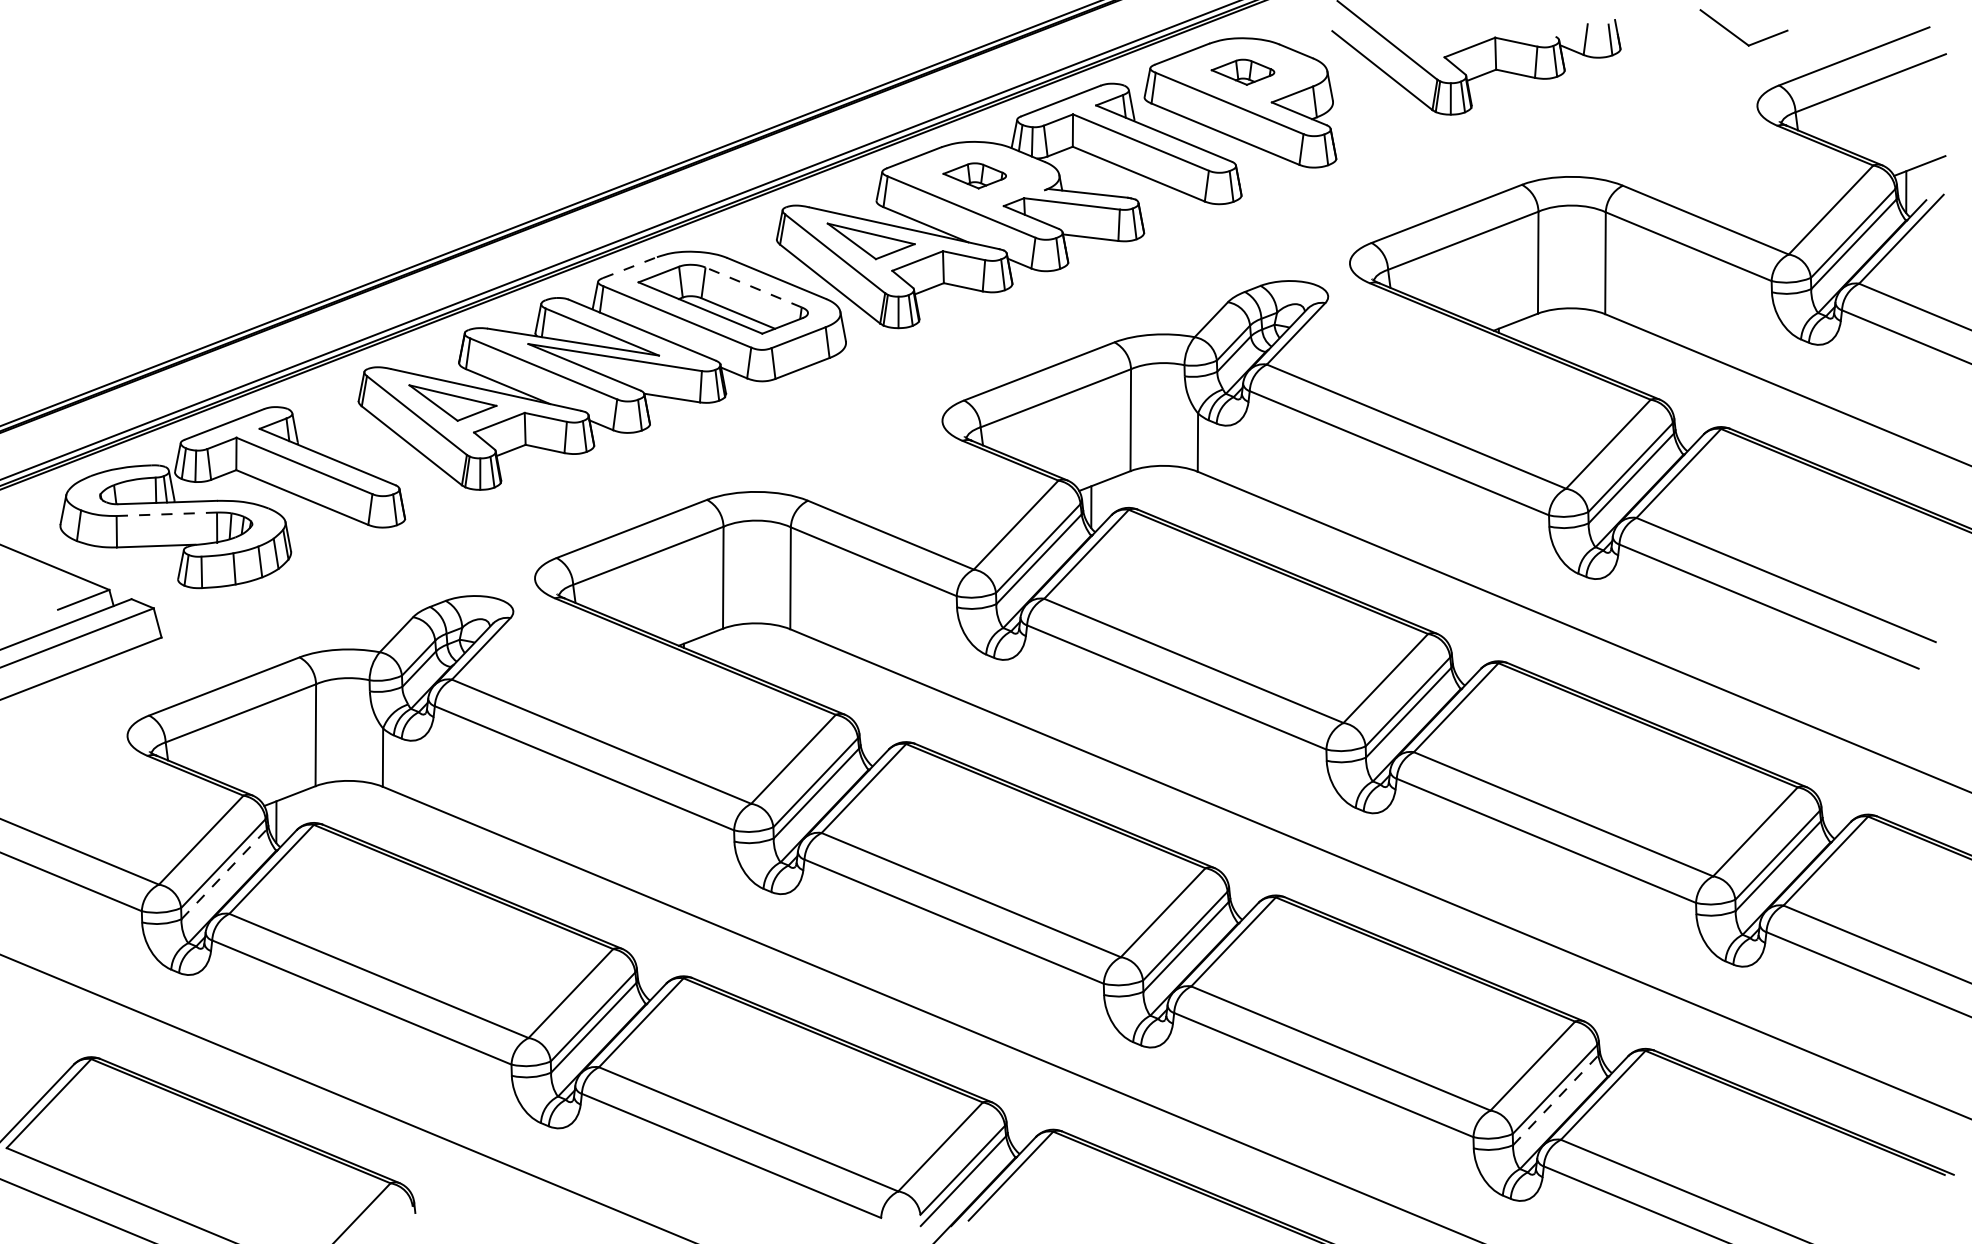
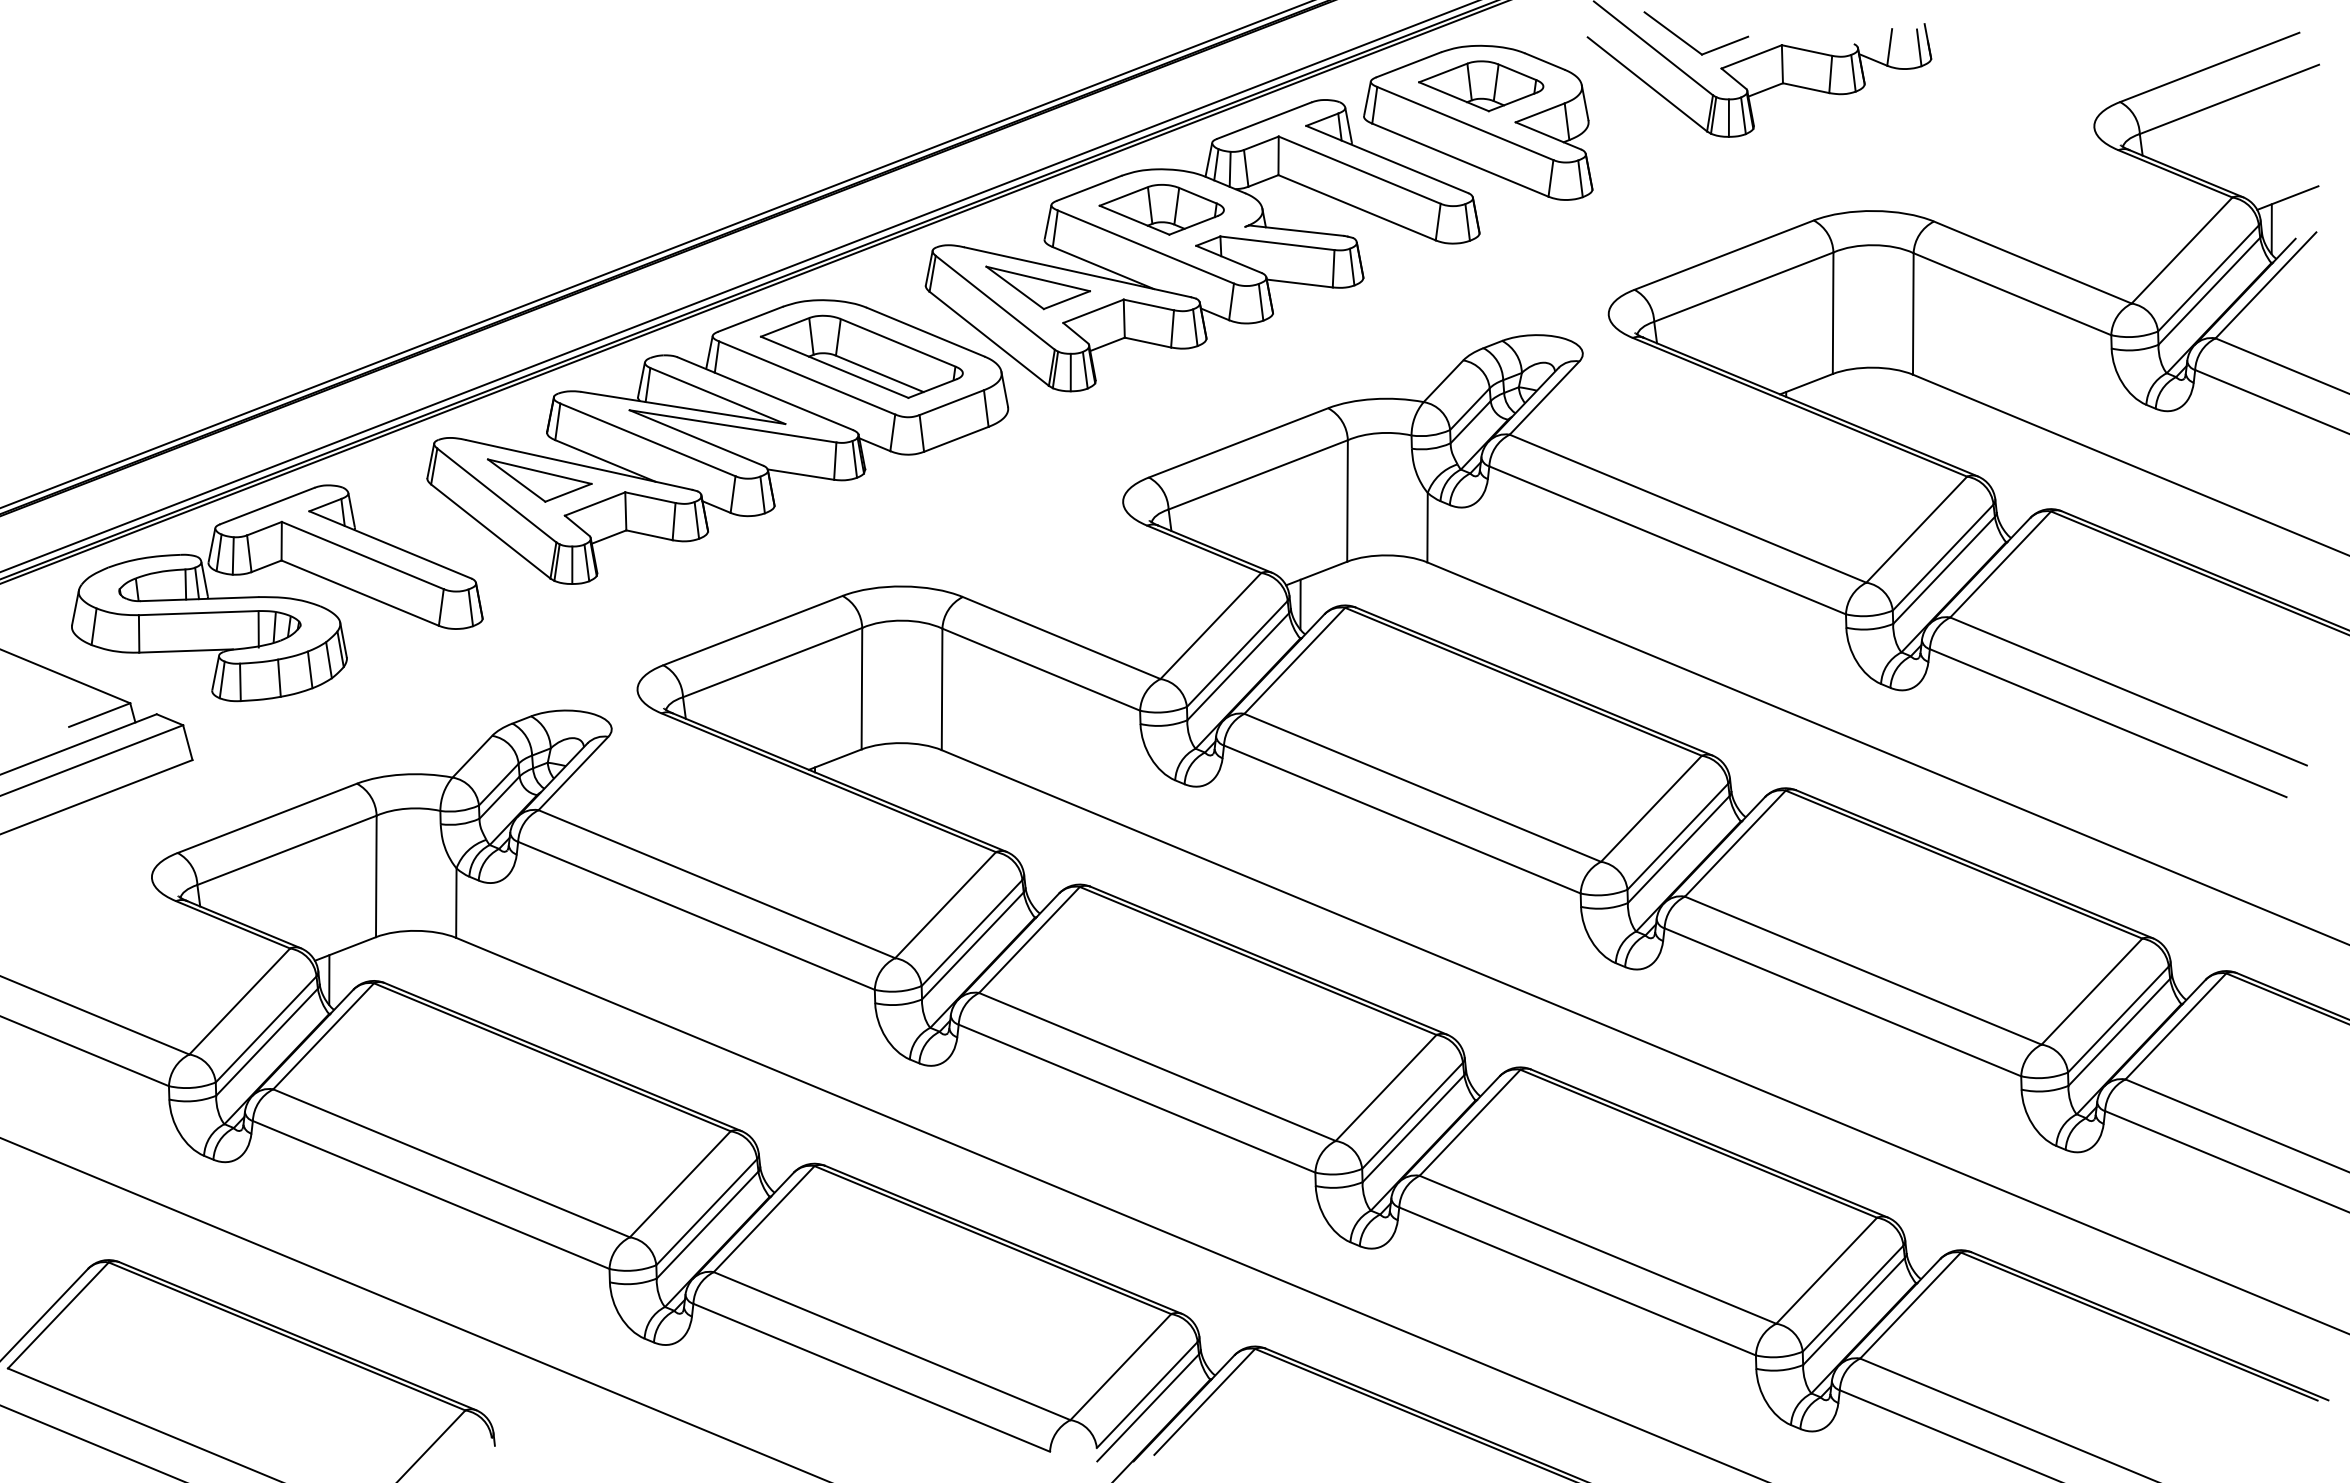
part: (1739, 37) -> (1690, 44), moved
part: (1243, 72) -> (1481, 86), size x1.67
part: (974, 175) -> (1161, 209), size x1.67
line: (630, 267) -> (751, 319), dashed -> solid
line: (753, 287) -> (897, 342), dashed -> solid
line: (166, 514) -> (198, 613), dashed -> solid
line: (224, 874) -> (267, 1042), dashed -> solid
line: (1555, 1100) -> (1853, 1311), dashed -> solid

